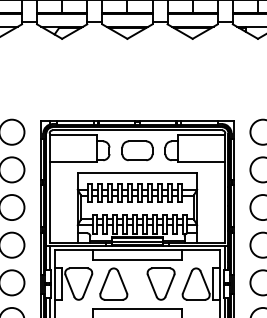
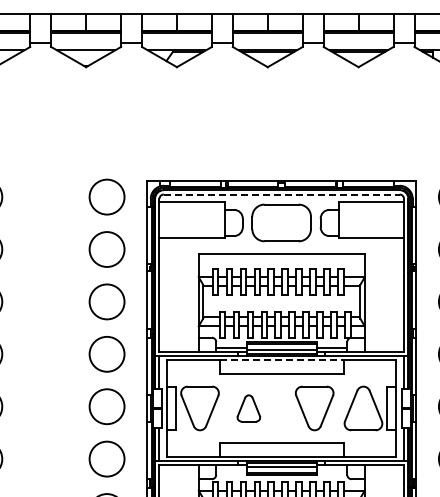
line: (137, 130) -> (281, 194), solid -> dashed
part: (137, 150) -> (281, 222), size x1.4
line: (138, 249) -> (282, 360), solid -> dashed
part: (113, 284) -> (248, 408), size x0.6

